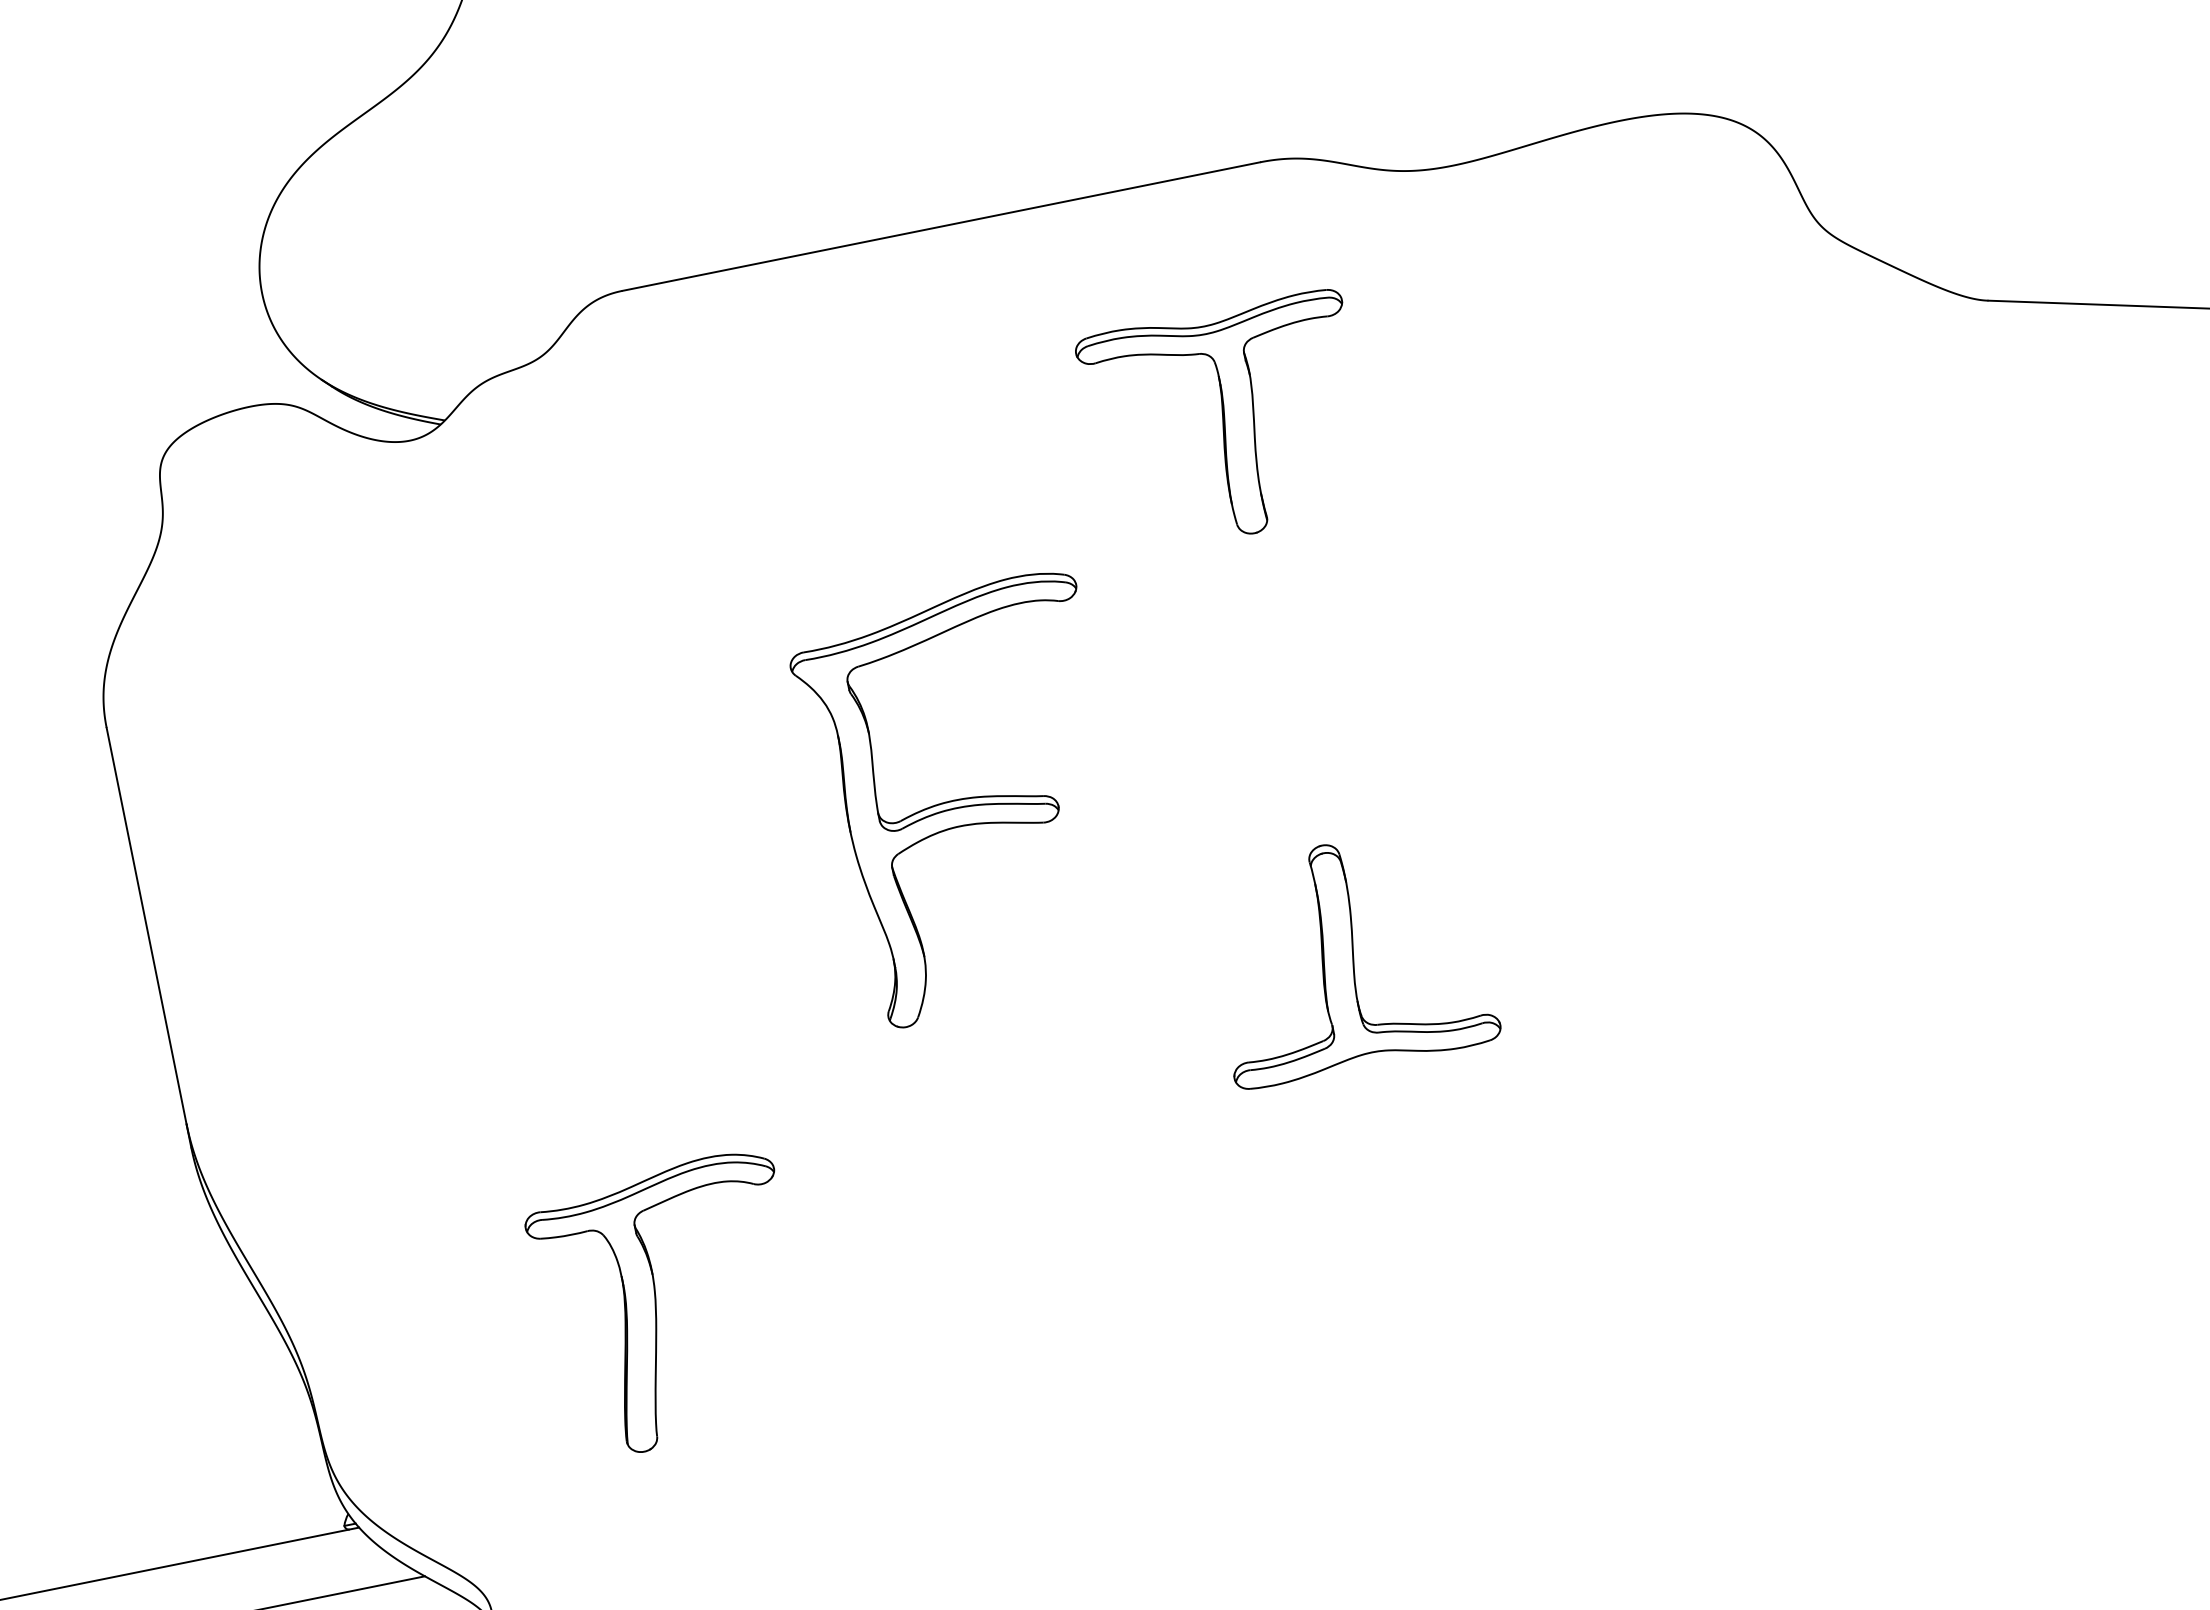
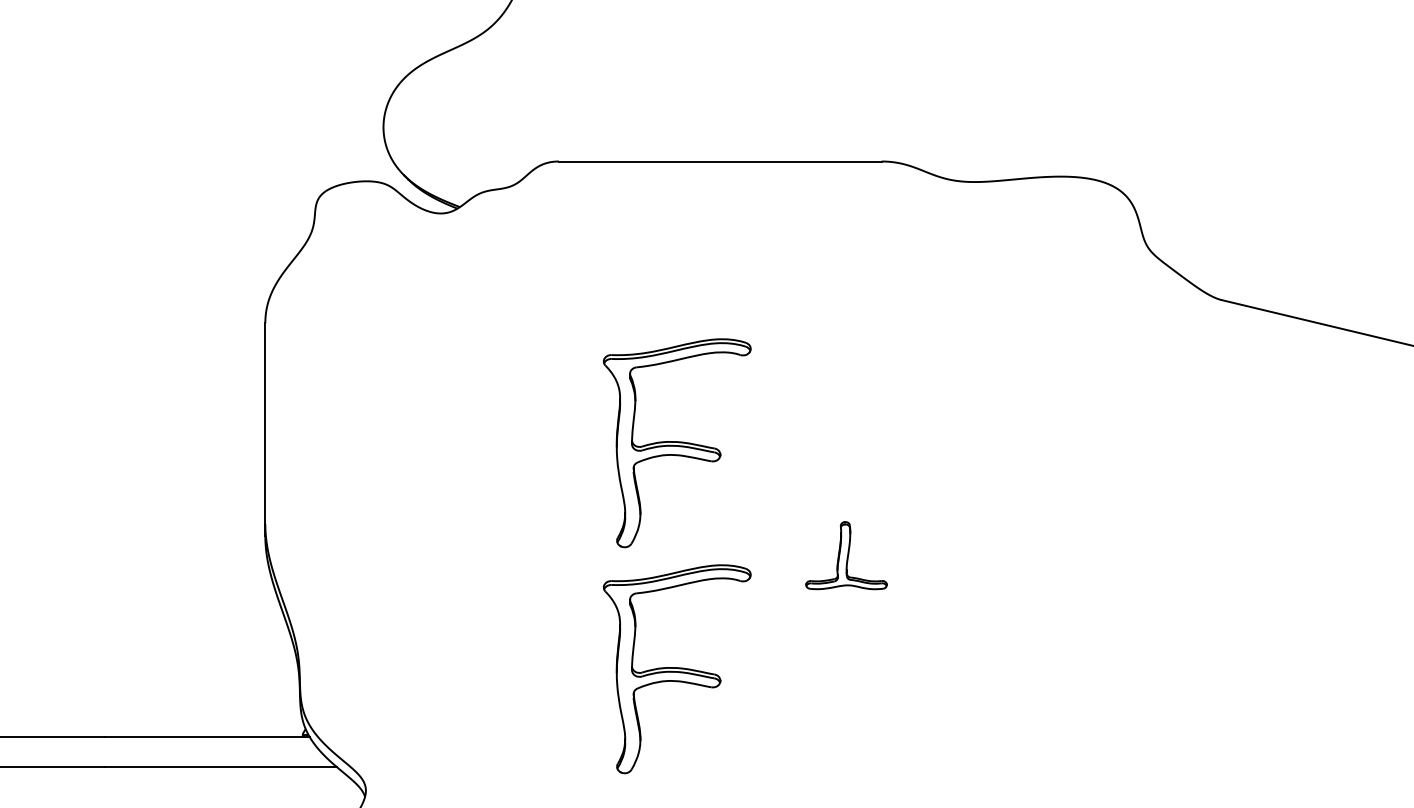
part: (1228, 423) -> (840, 285), removed
part: (1347, 954) -> (846, 555), size x0.6
part: (1059, 1247) -> (677, 669), added
part: (657, 1307) -> (476, 659), removed

